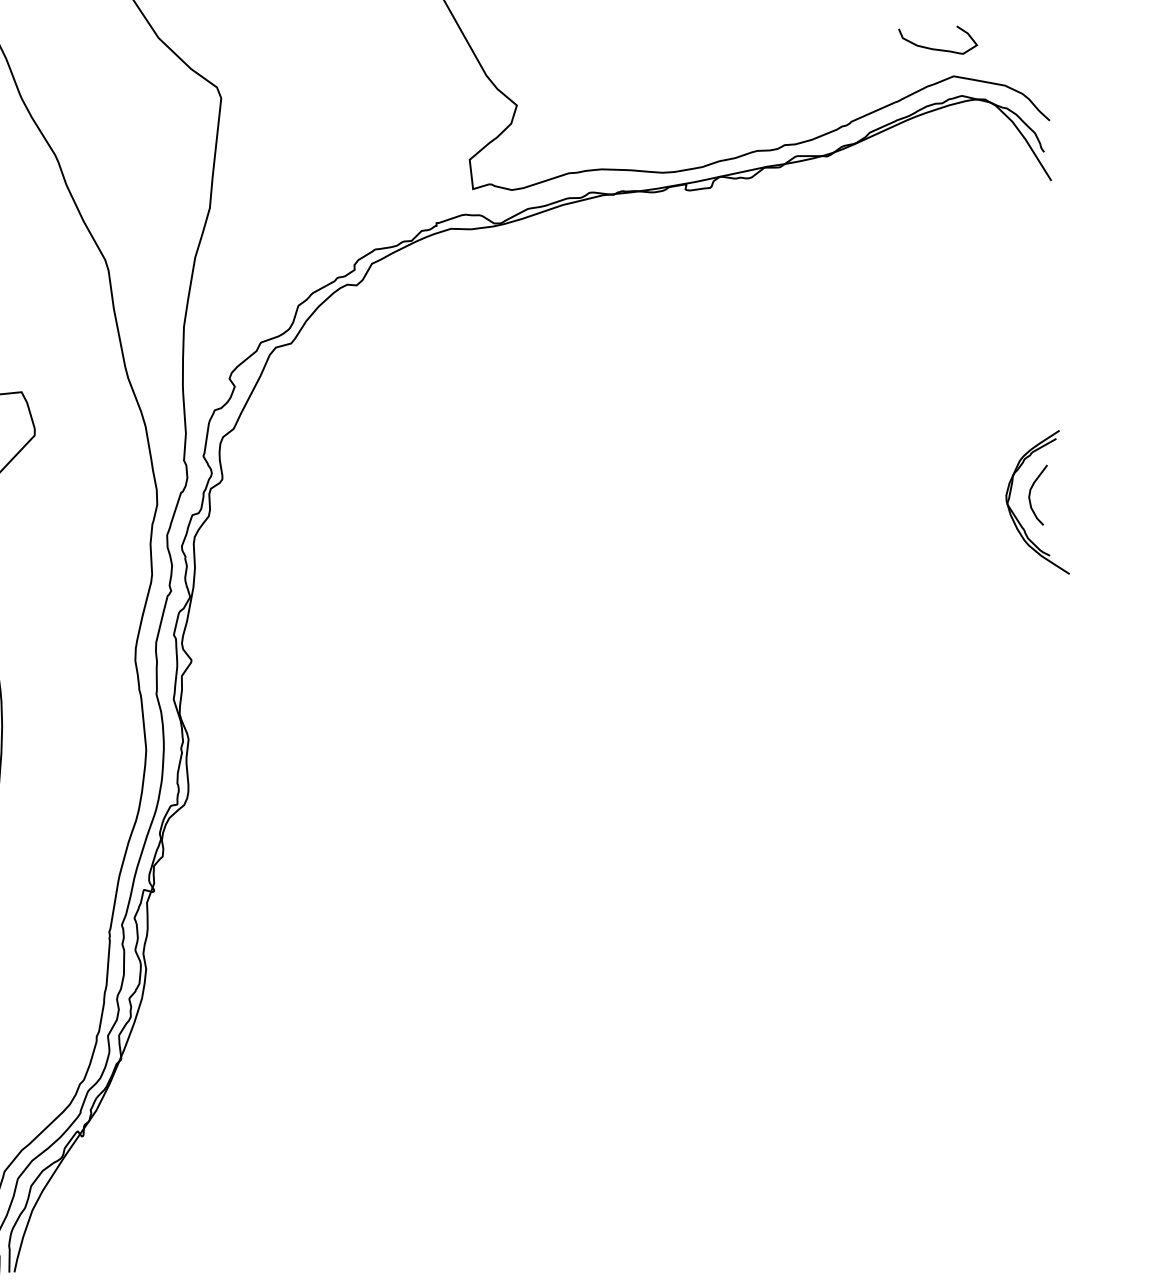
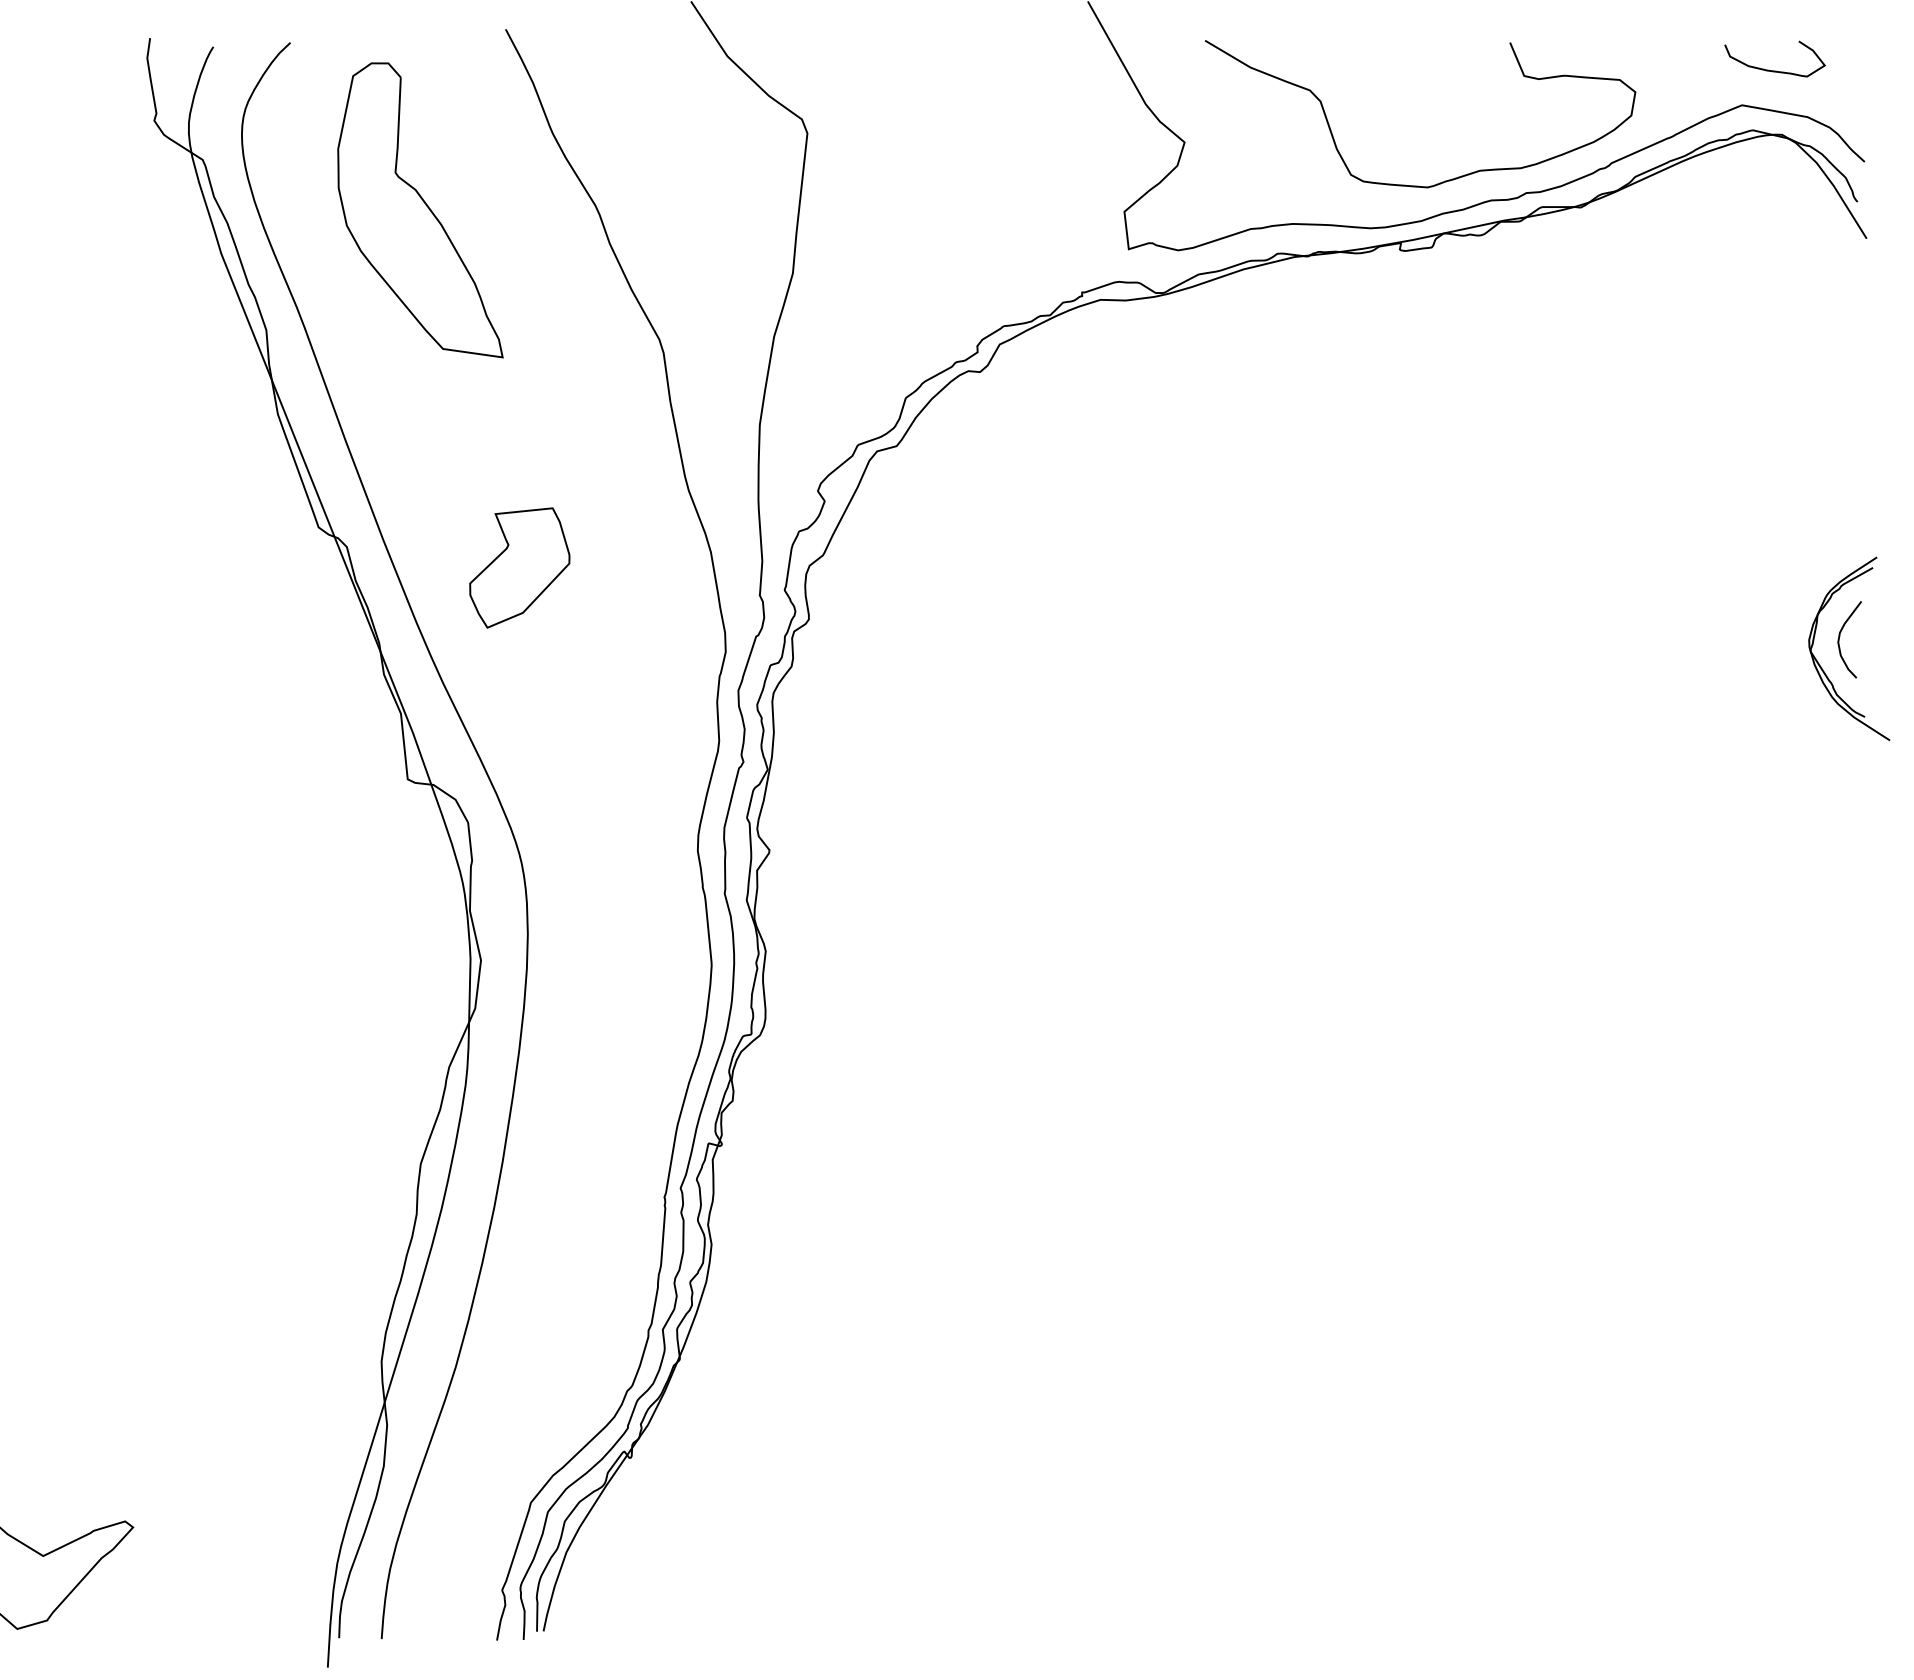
curve: (937, 49) -> (1774, 70), moved
curve: (718, 136) -> (1442, 181), added

